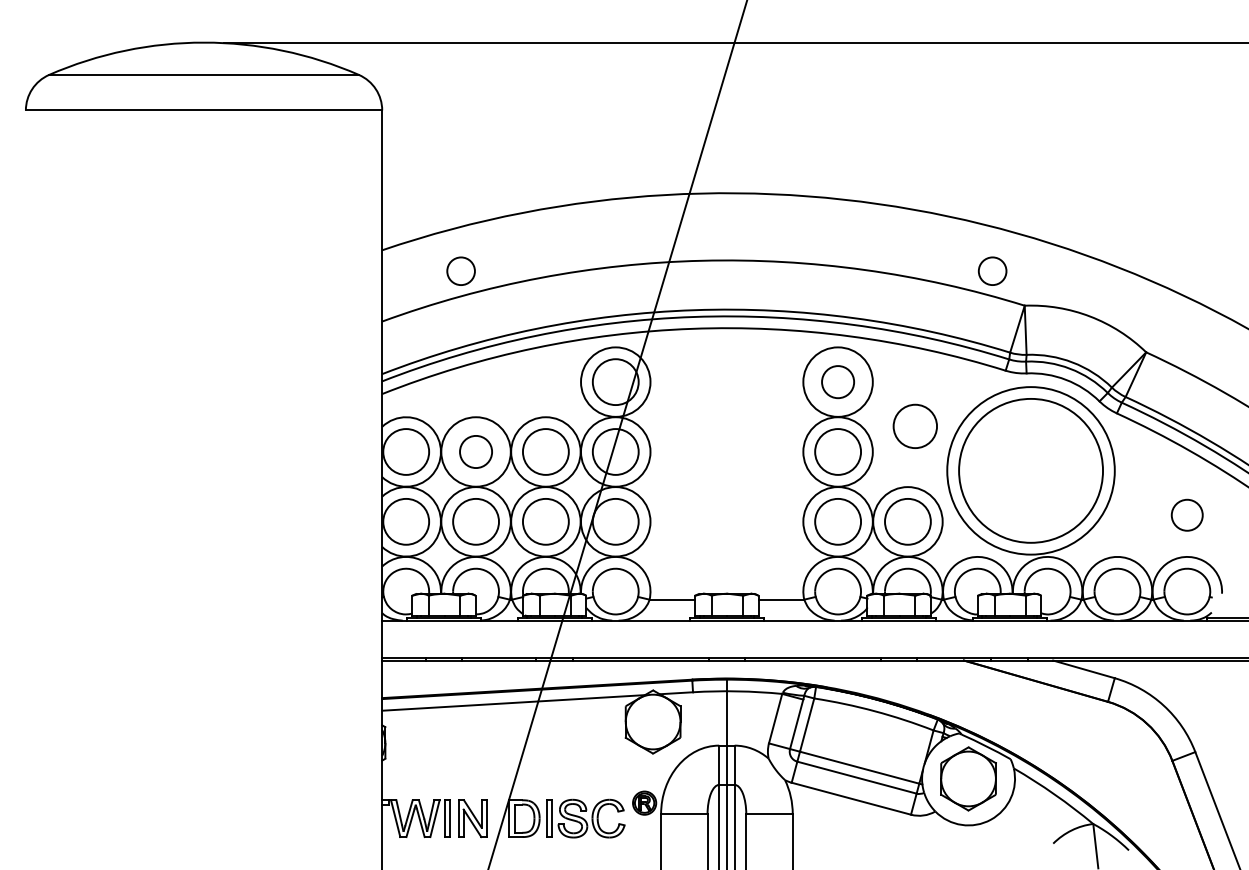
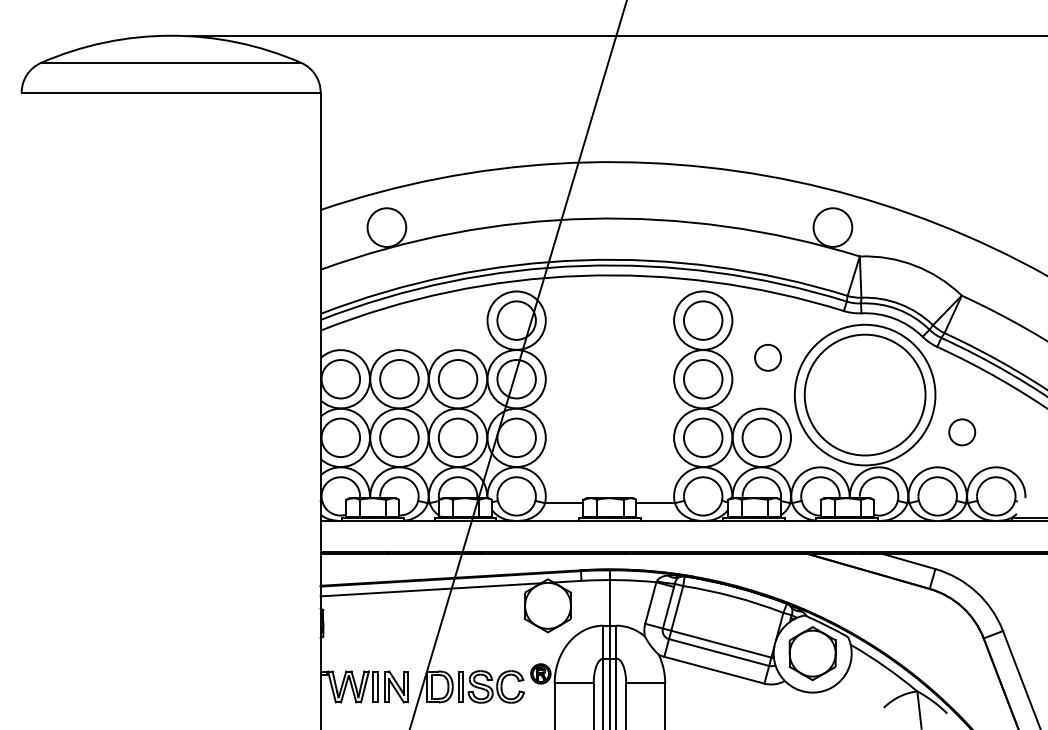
circle: (460, 271) -> (386, 227), size x1.67
circle: (992, 271) -> (832, 227), size x1.67
circle: (837, 381) -> (702, 320), size x1.43
circle: (915, 426) -> (768, 357), size x0.71
circle: (476, 452) -> (399, 379), size x1.43
circle: (1187, 515) -> (962, 432), moved

